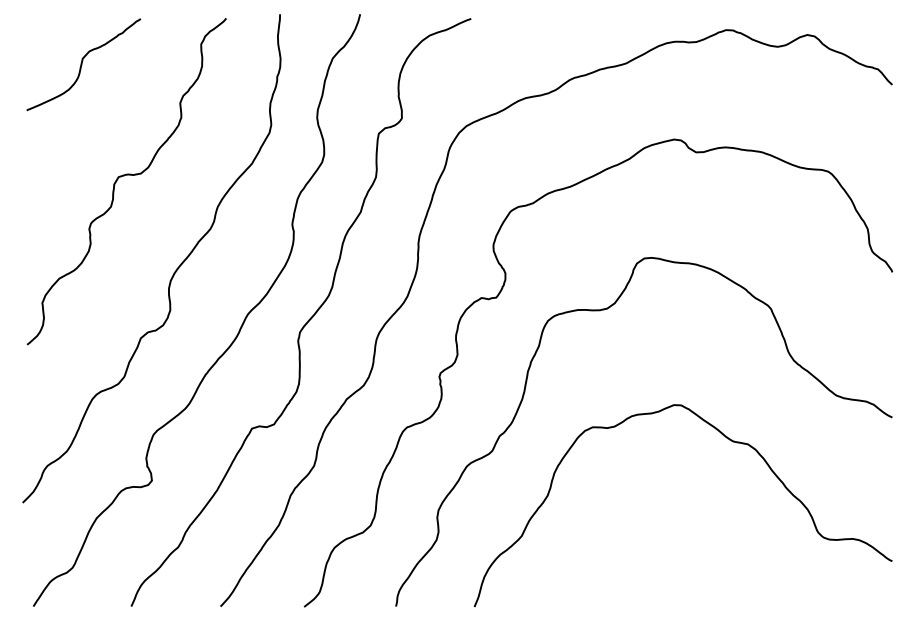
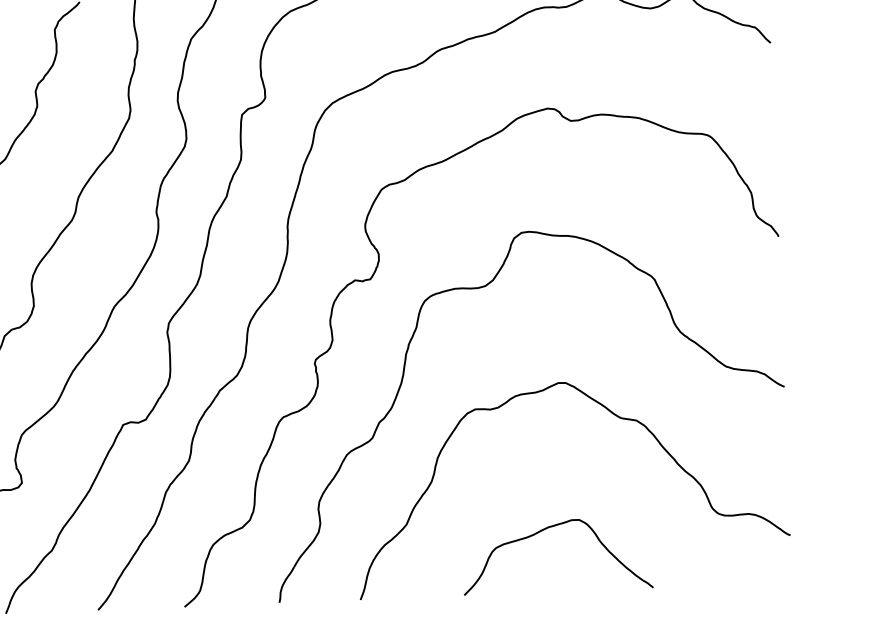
curve: (656, 546) -> (546, 529), added

